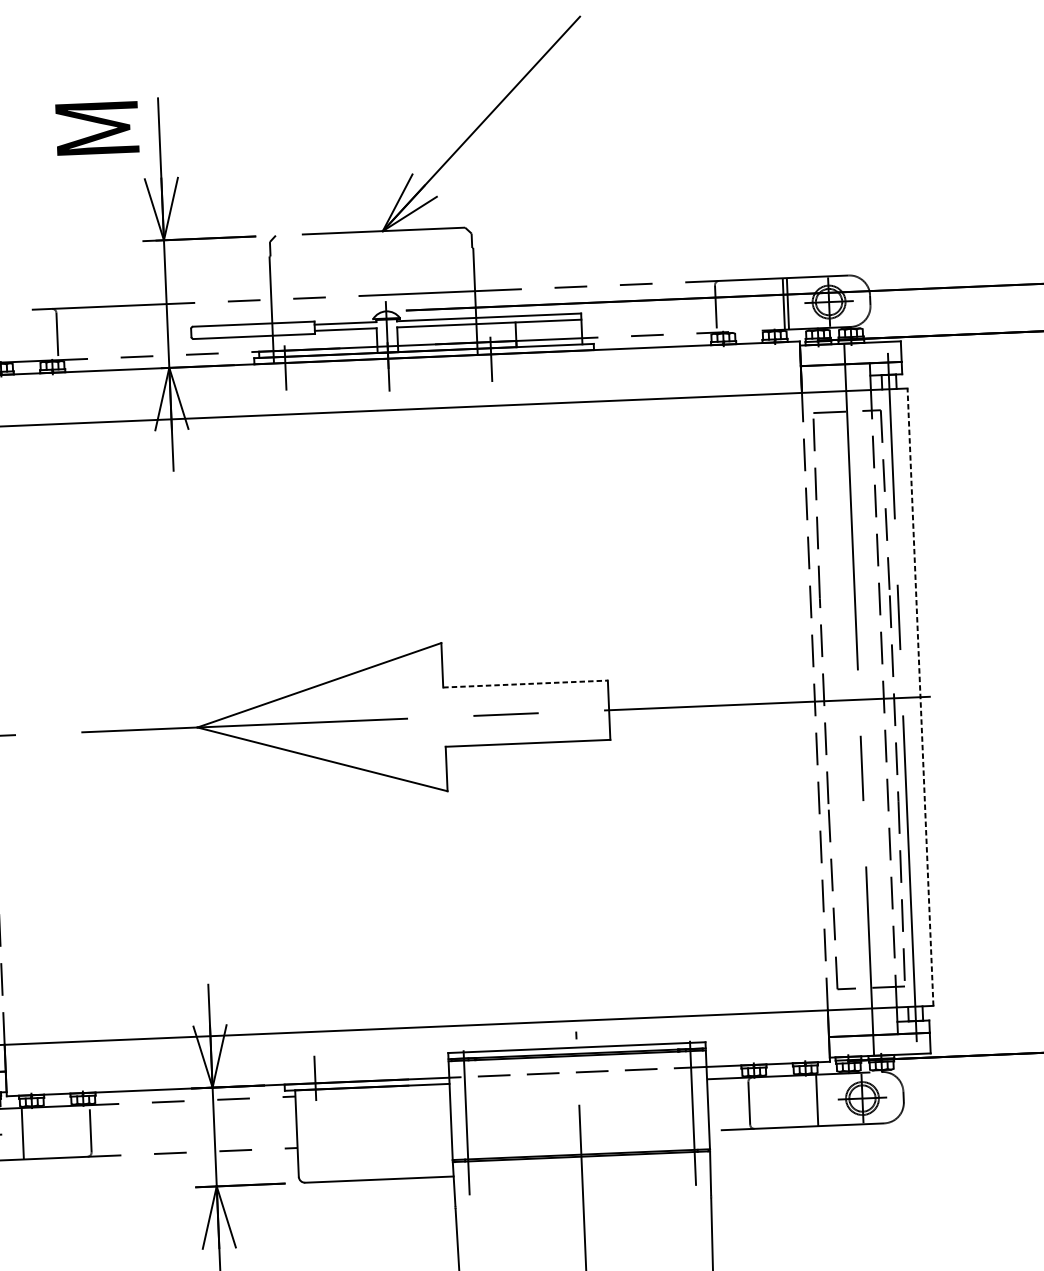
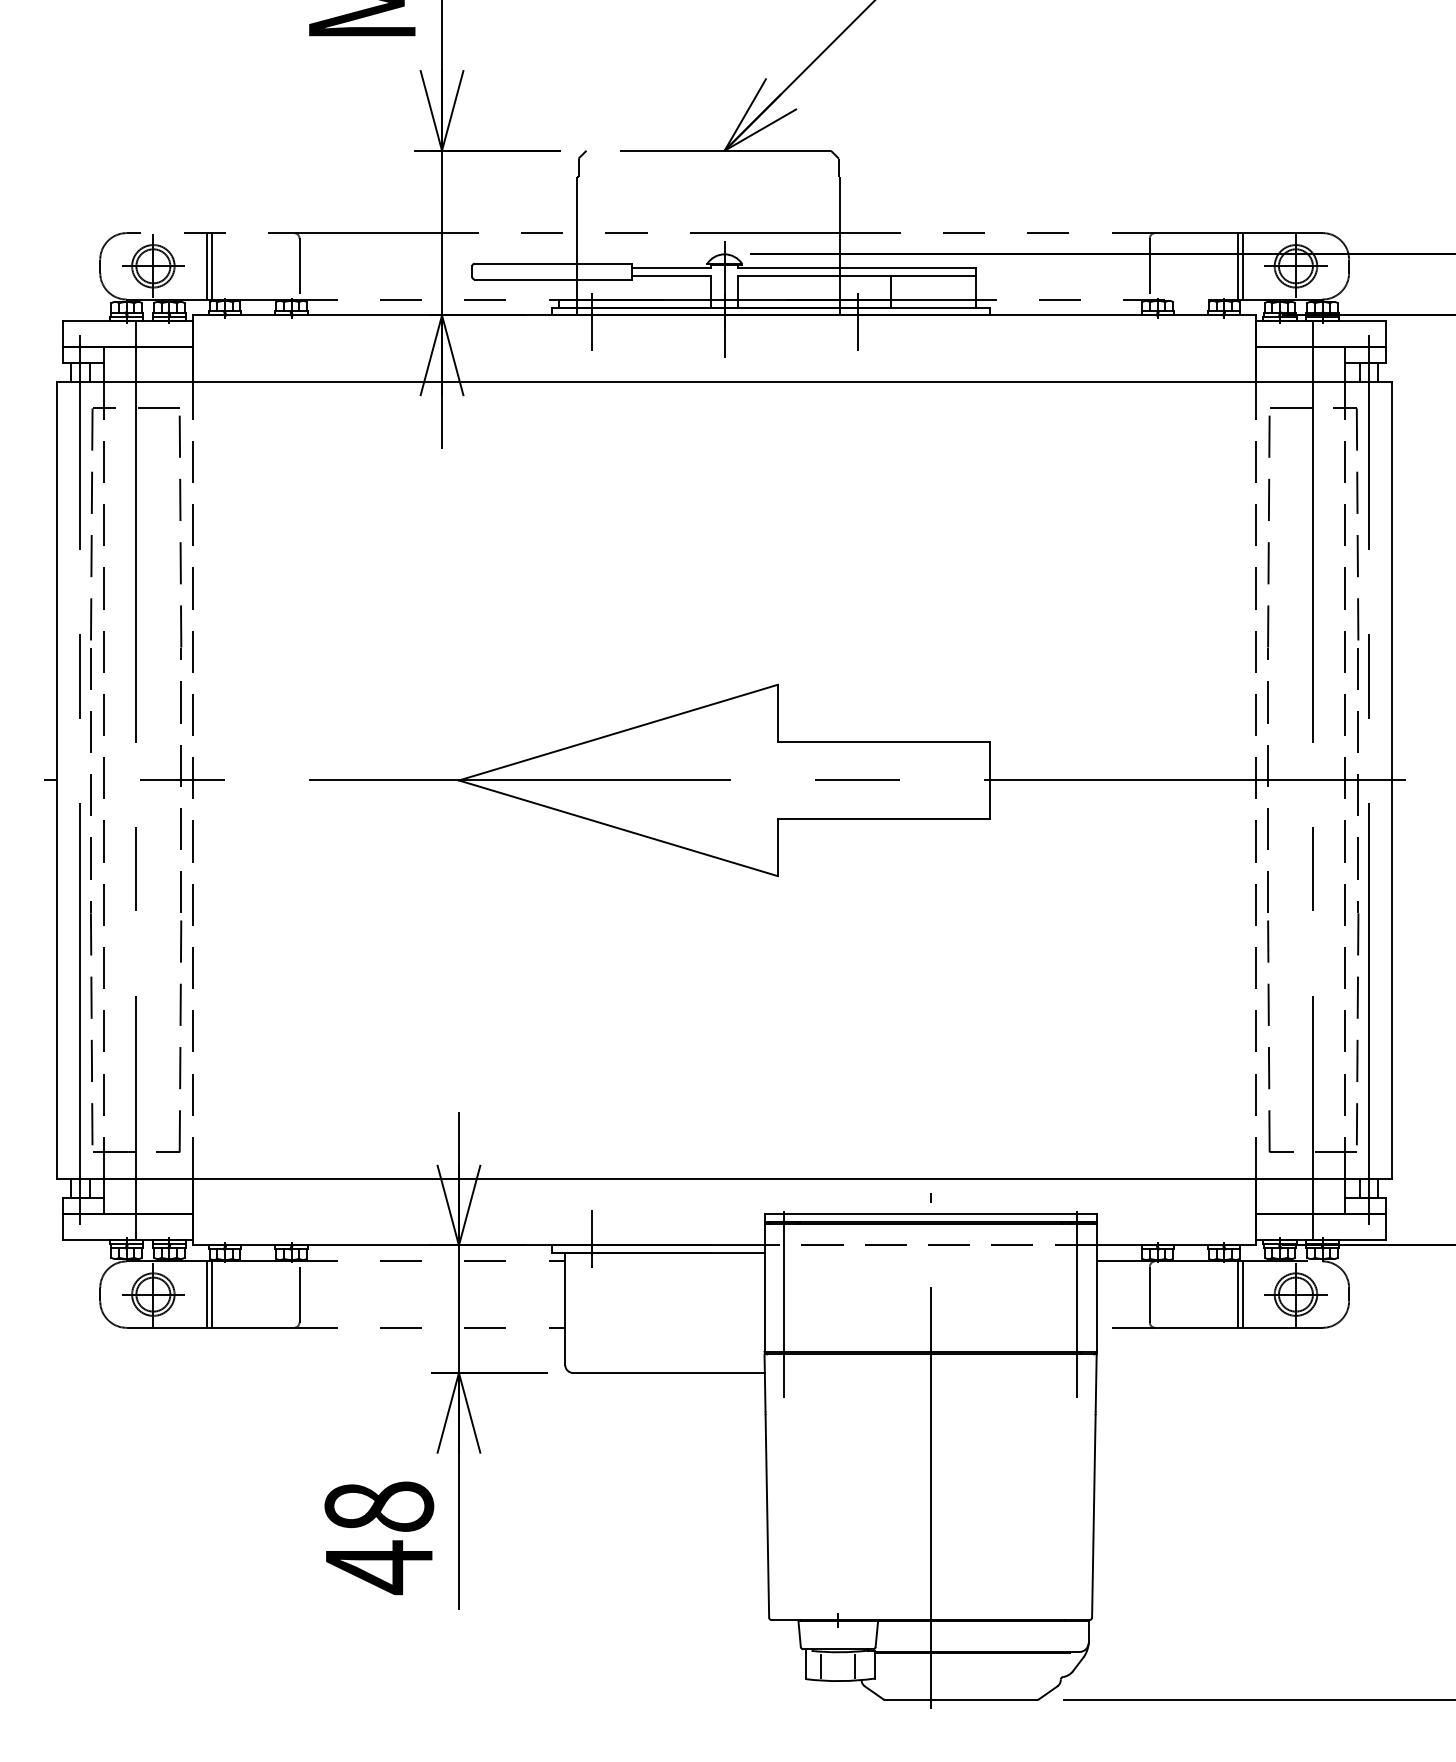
line: (525, 684) -> (884, 742), dashed -> solid
line: (920, 697) -> (1392, 780), dashed -> solid
line: (821, 1100) -> (1242, 1294), added
line: (18, 1133) -> (206, 1294), added

